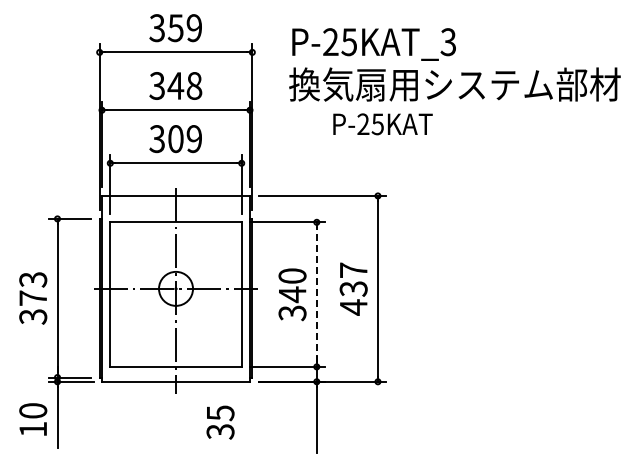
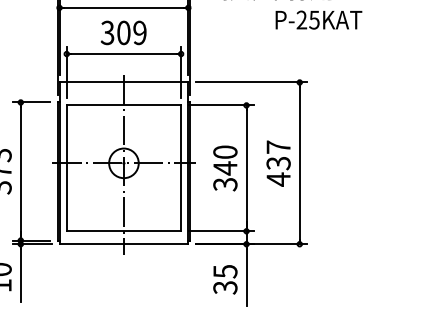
text: (382, 124) -> (318, 20), moved
line: (316, 294) -> (246, 168), dashed -> solid
text: (220, 422) -> (225, 279), moved

